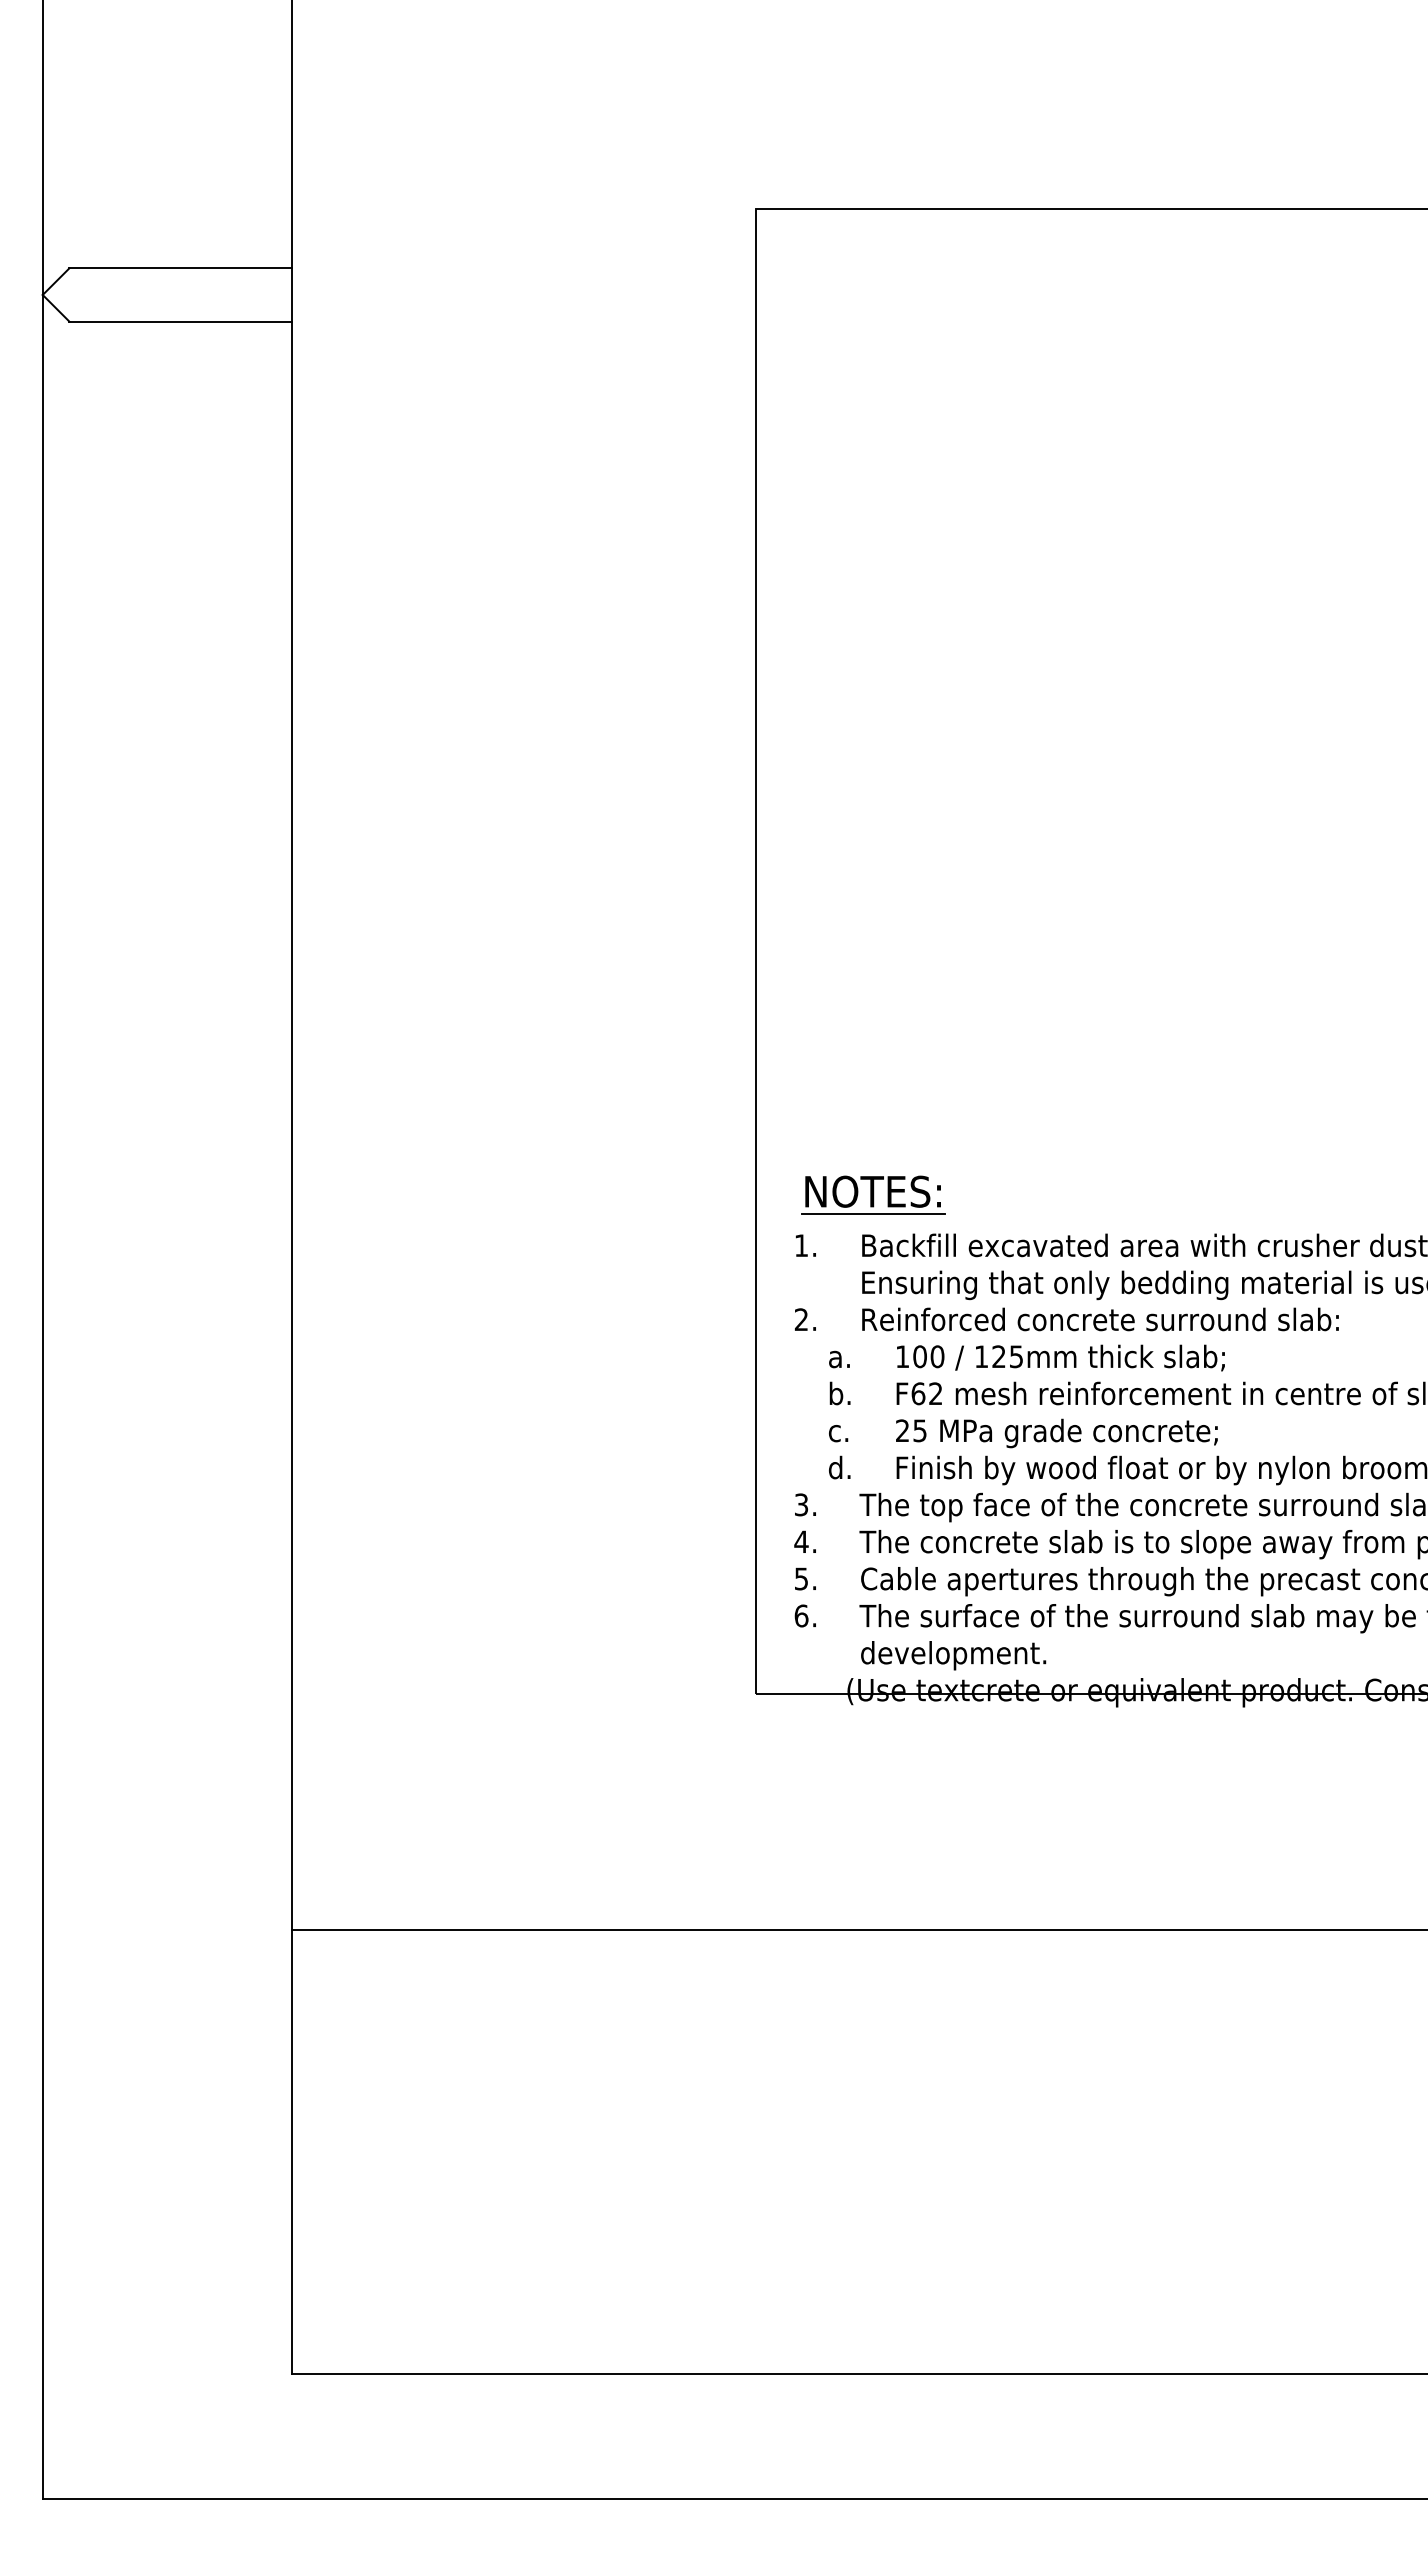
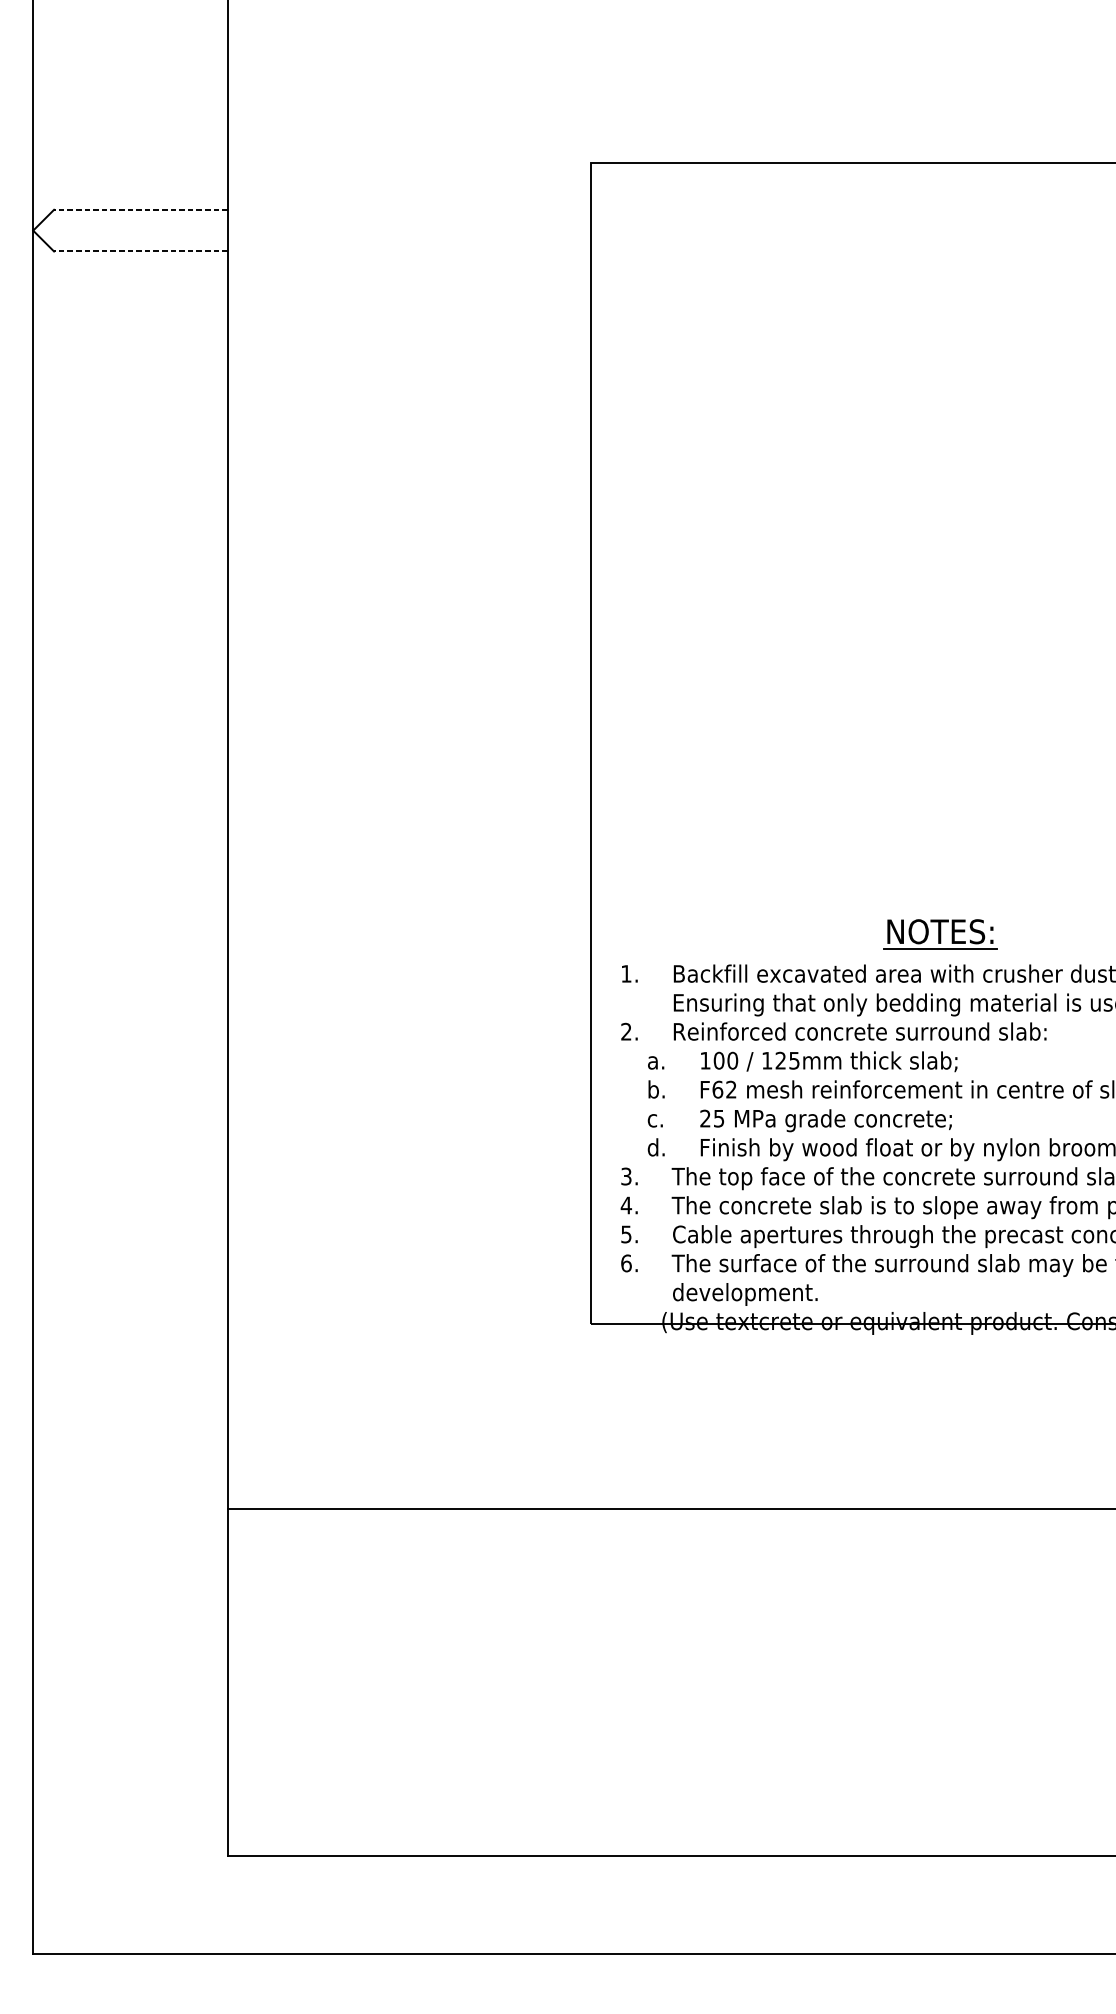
line: (180, 268) -> (140, 209), solid -> dashed
line: (180, 321) -> (140, 251), solid -> dashed
part: (873, 1194) -> (940, 933), moved

